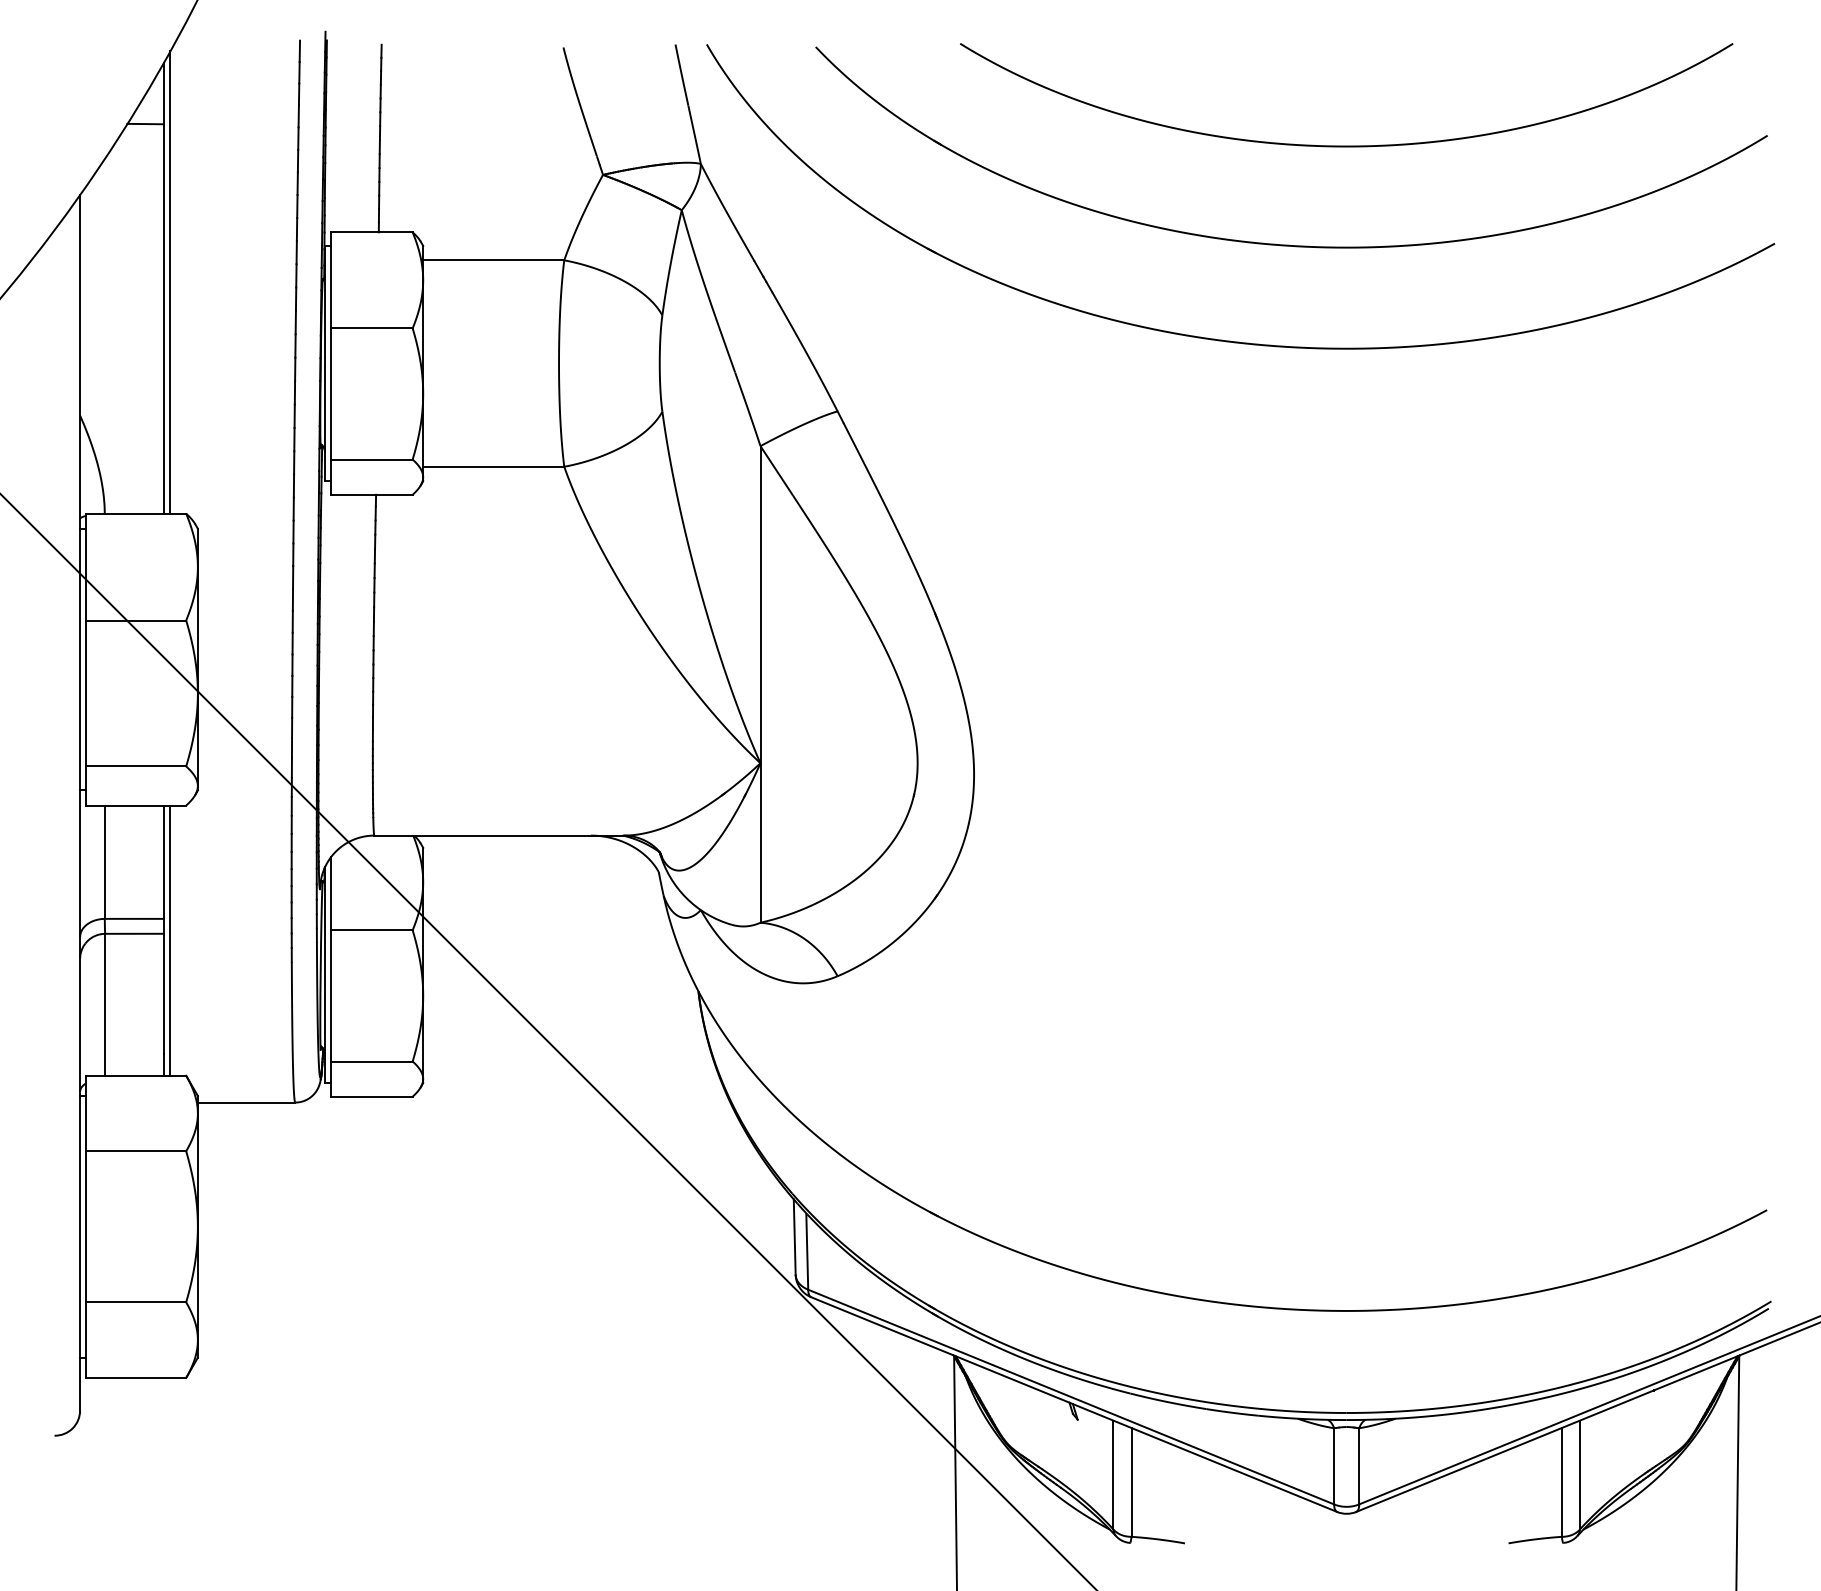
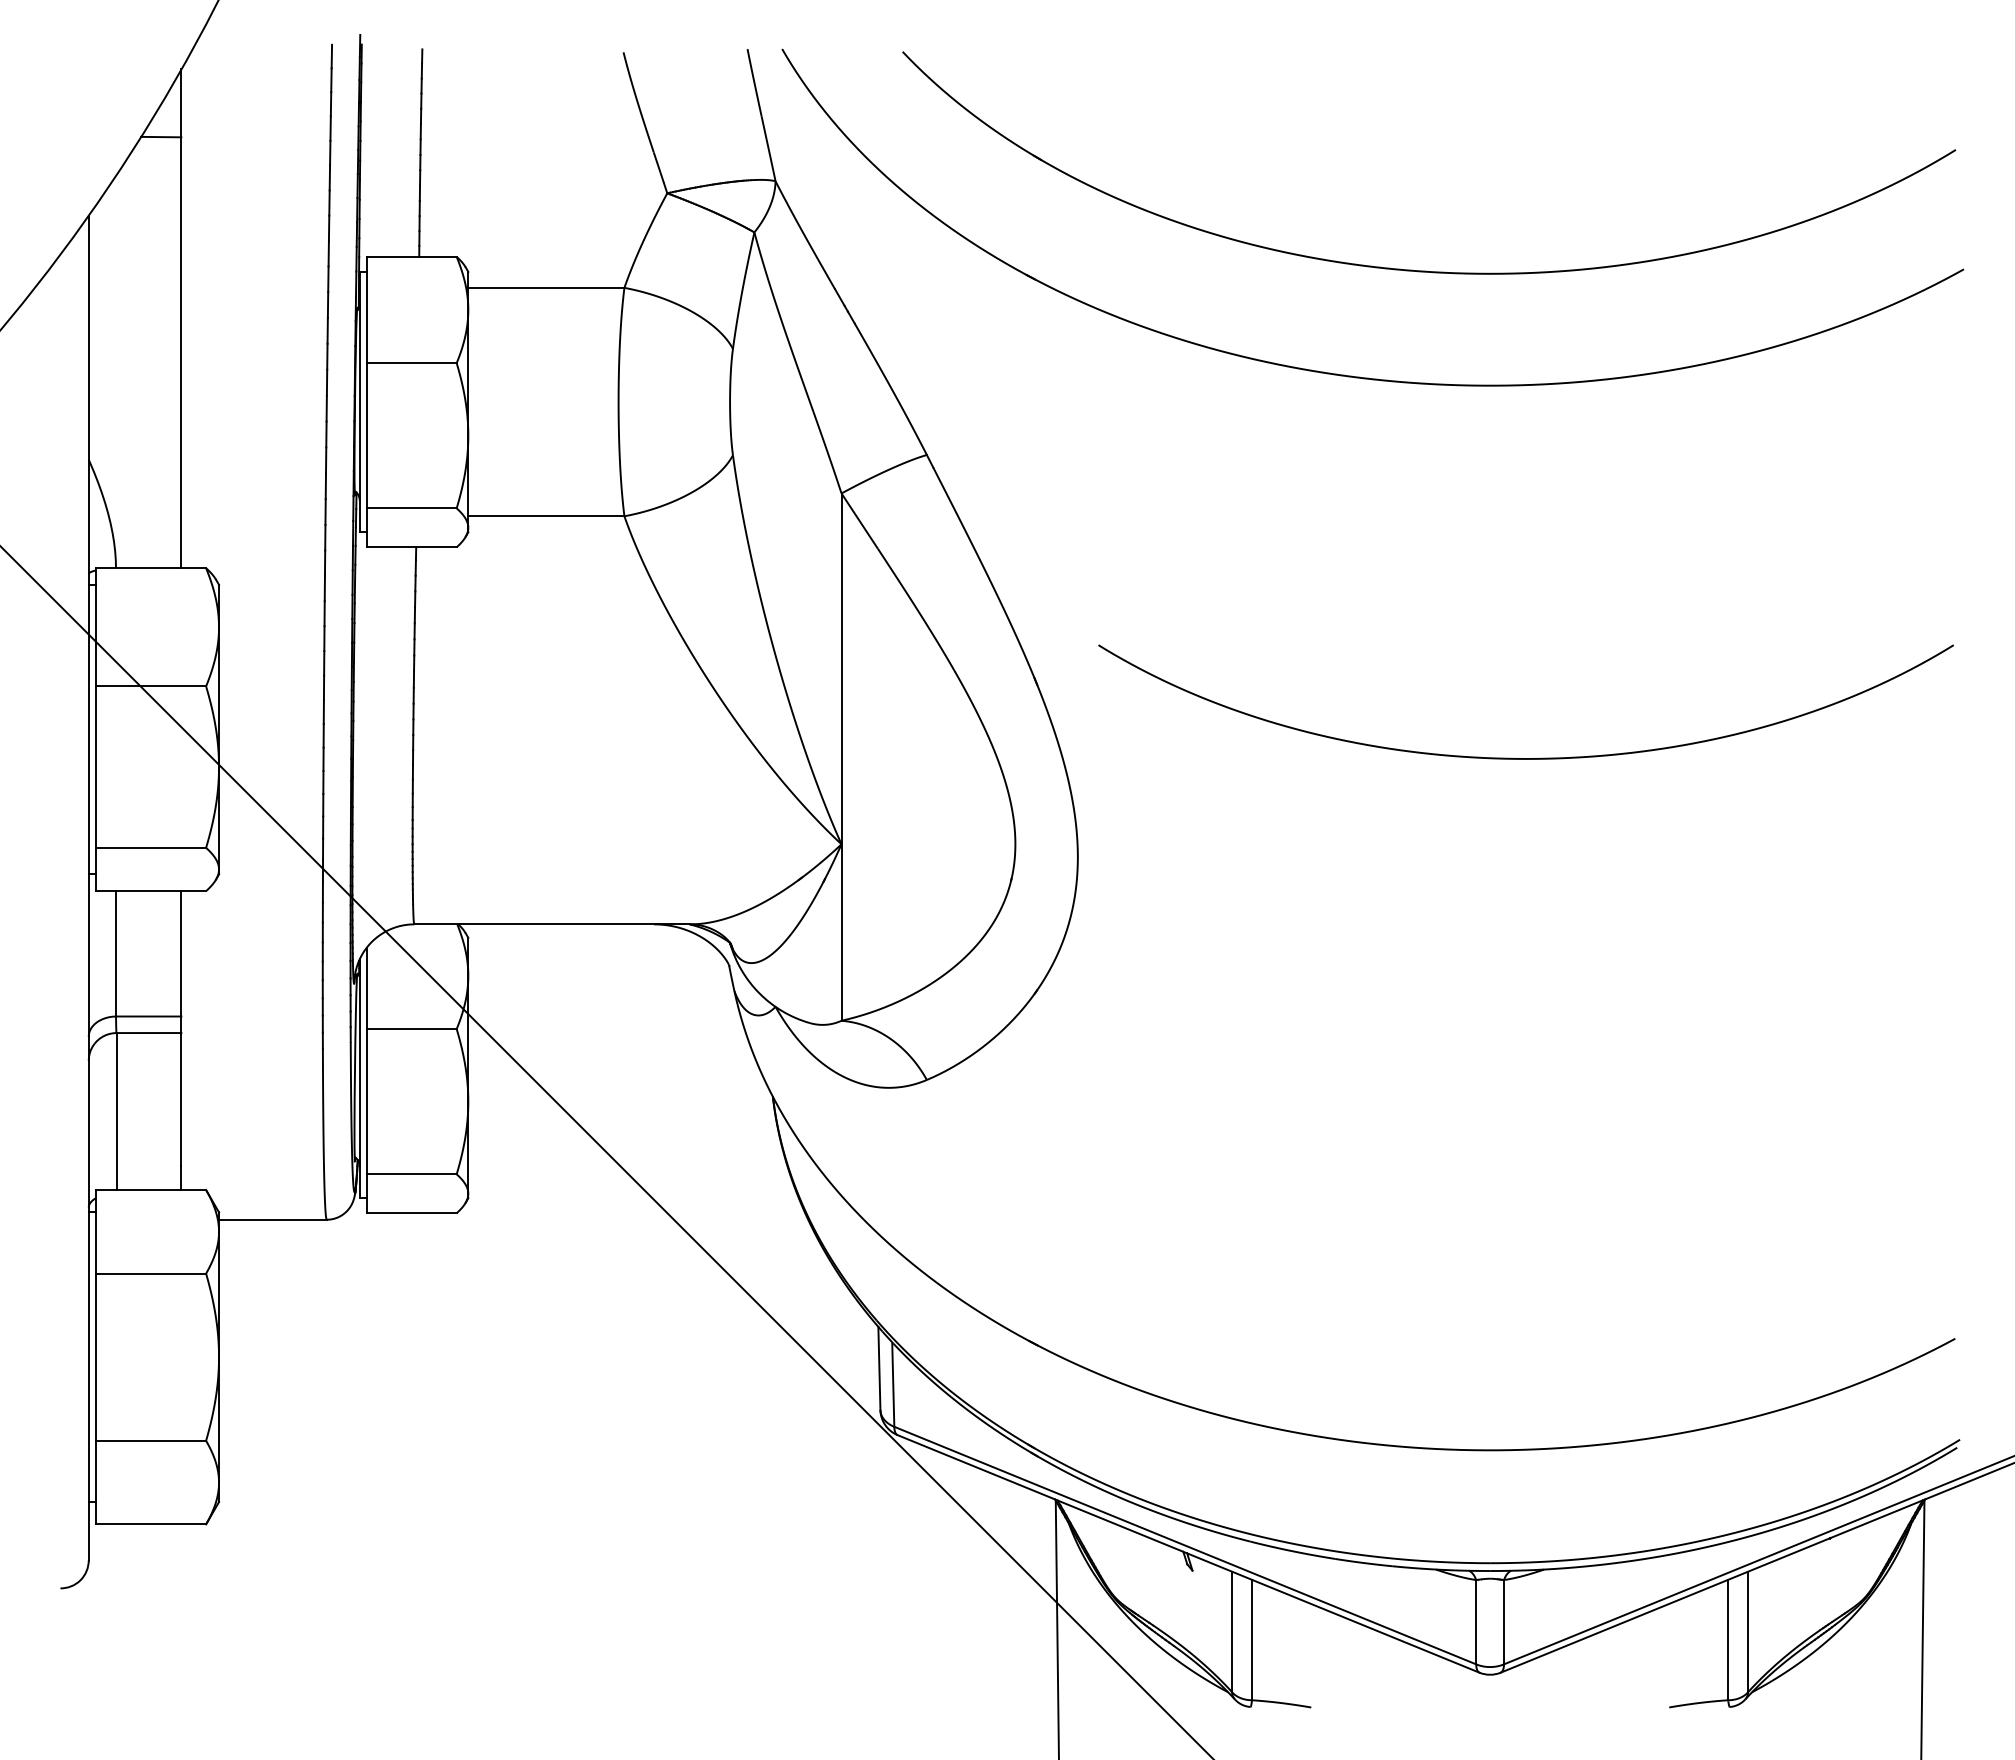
curve: (1346, 146) -> (1525, 758), moved
line: (170, 282) -> (188, 312), removed
line: (170, 940) -> (188, 1040), removed

